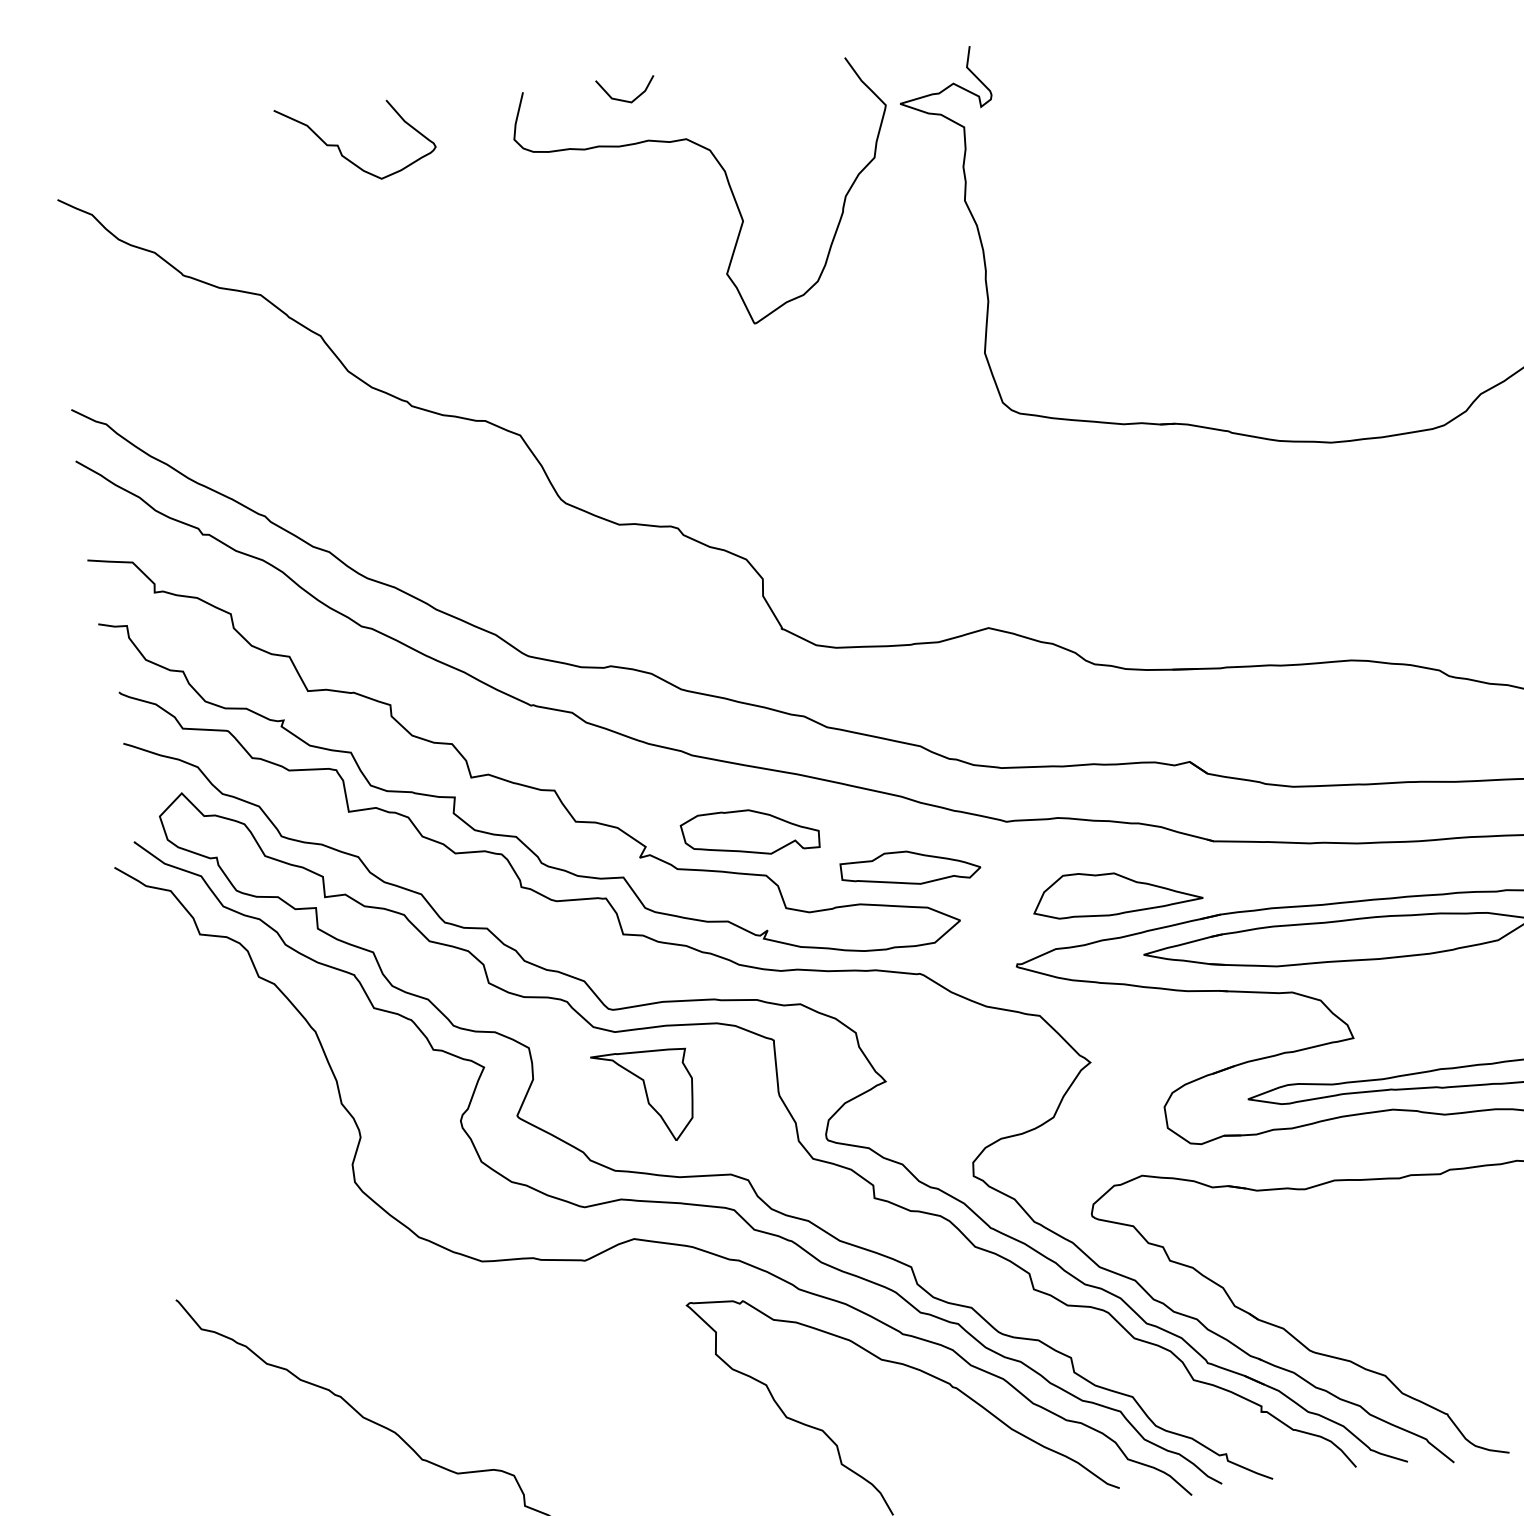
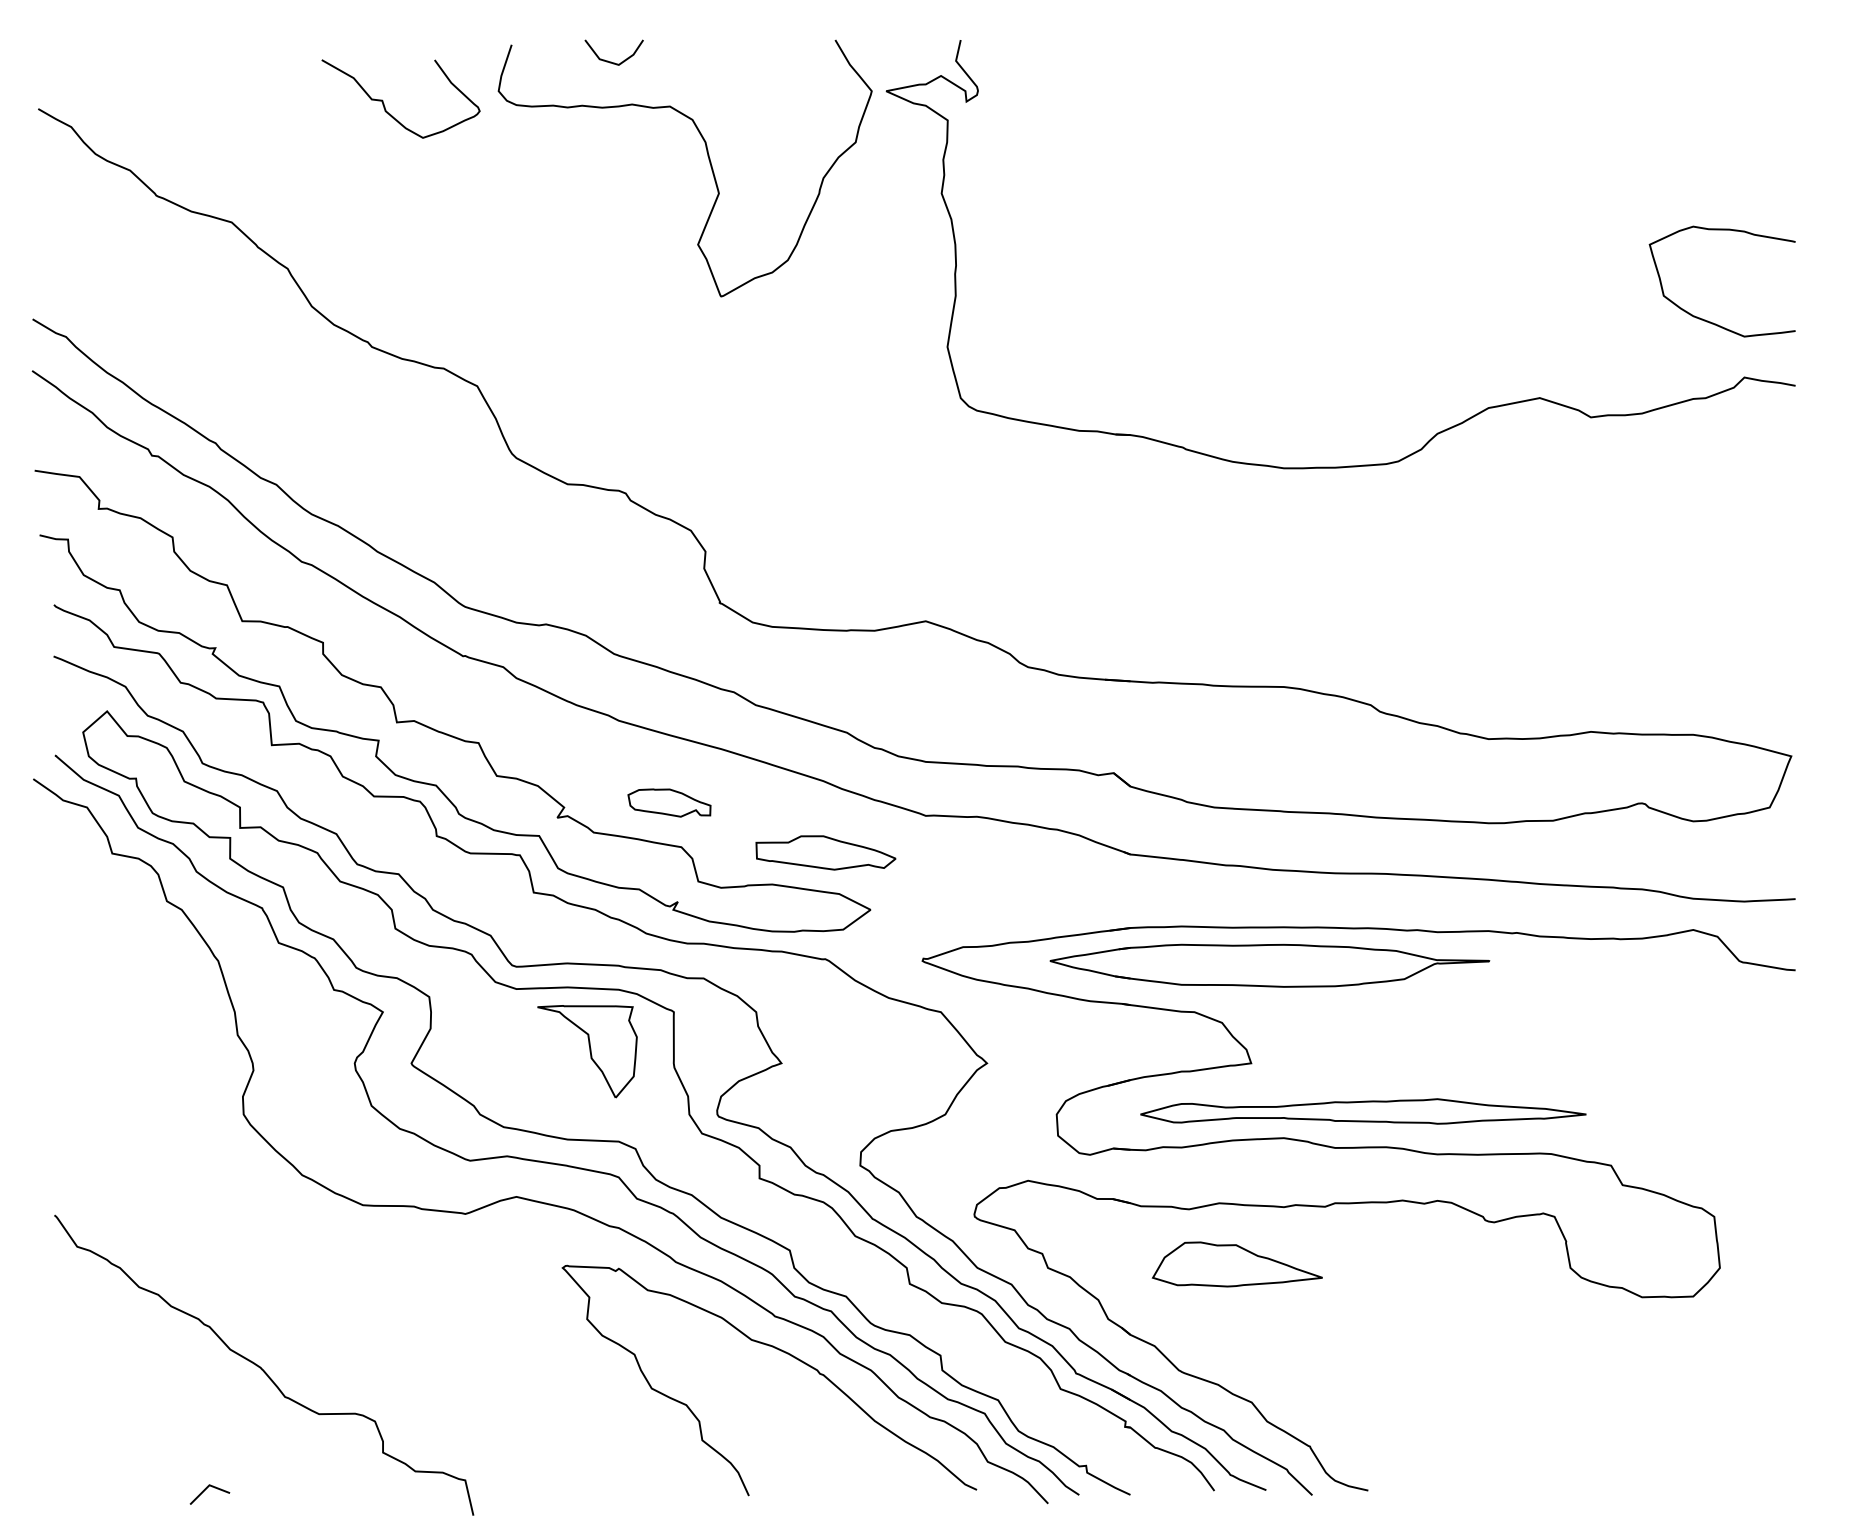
curve: (340, 148) -> (384, 103), moved
part: (750, 832) -> (669, 802), size x0.6
part: (1116, 892) -> (1236, 1264), moved
part: (644, 1097) -> (587, 1051), moved

